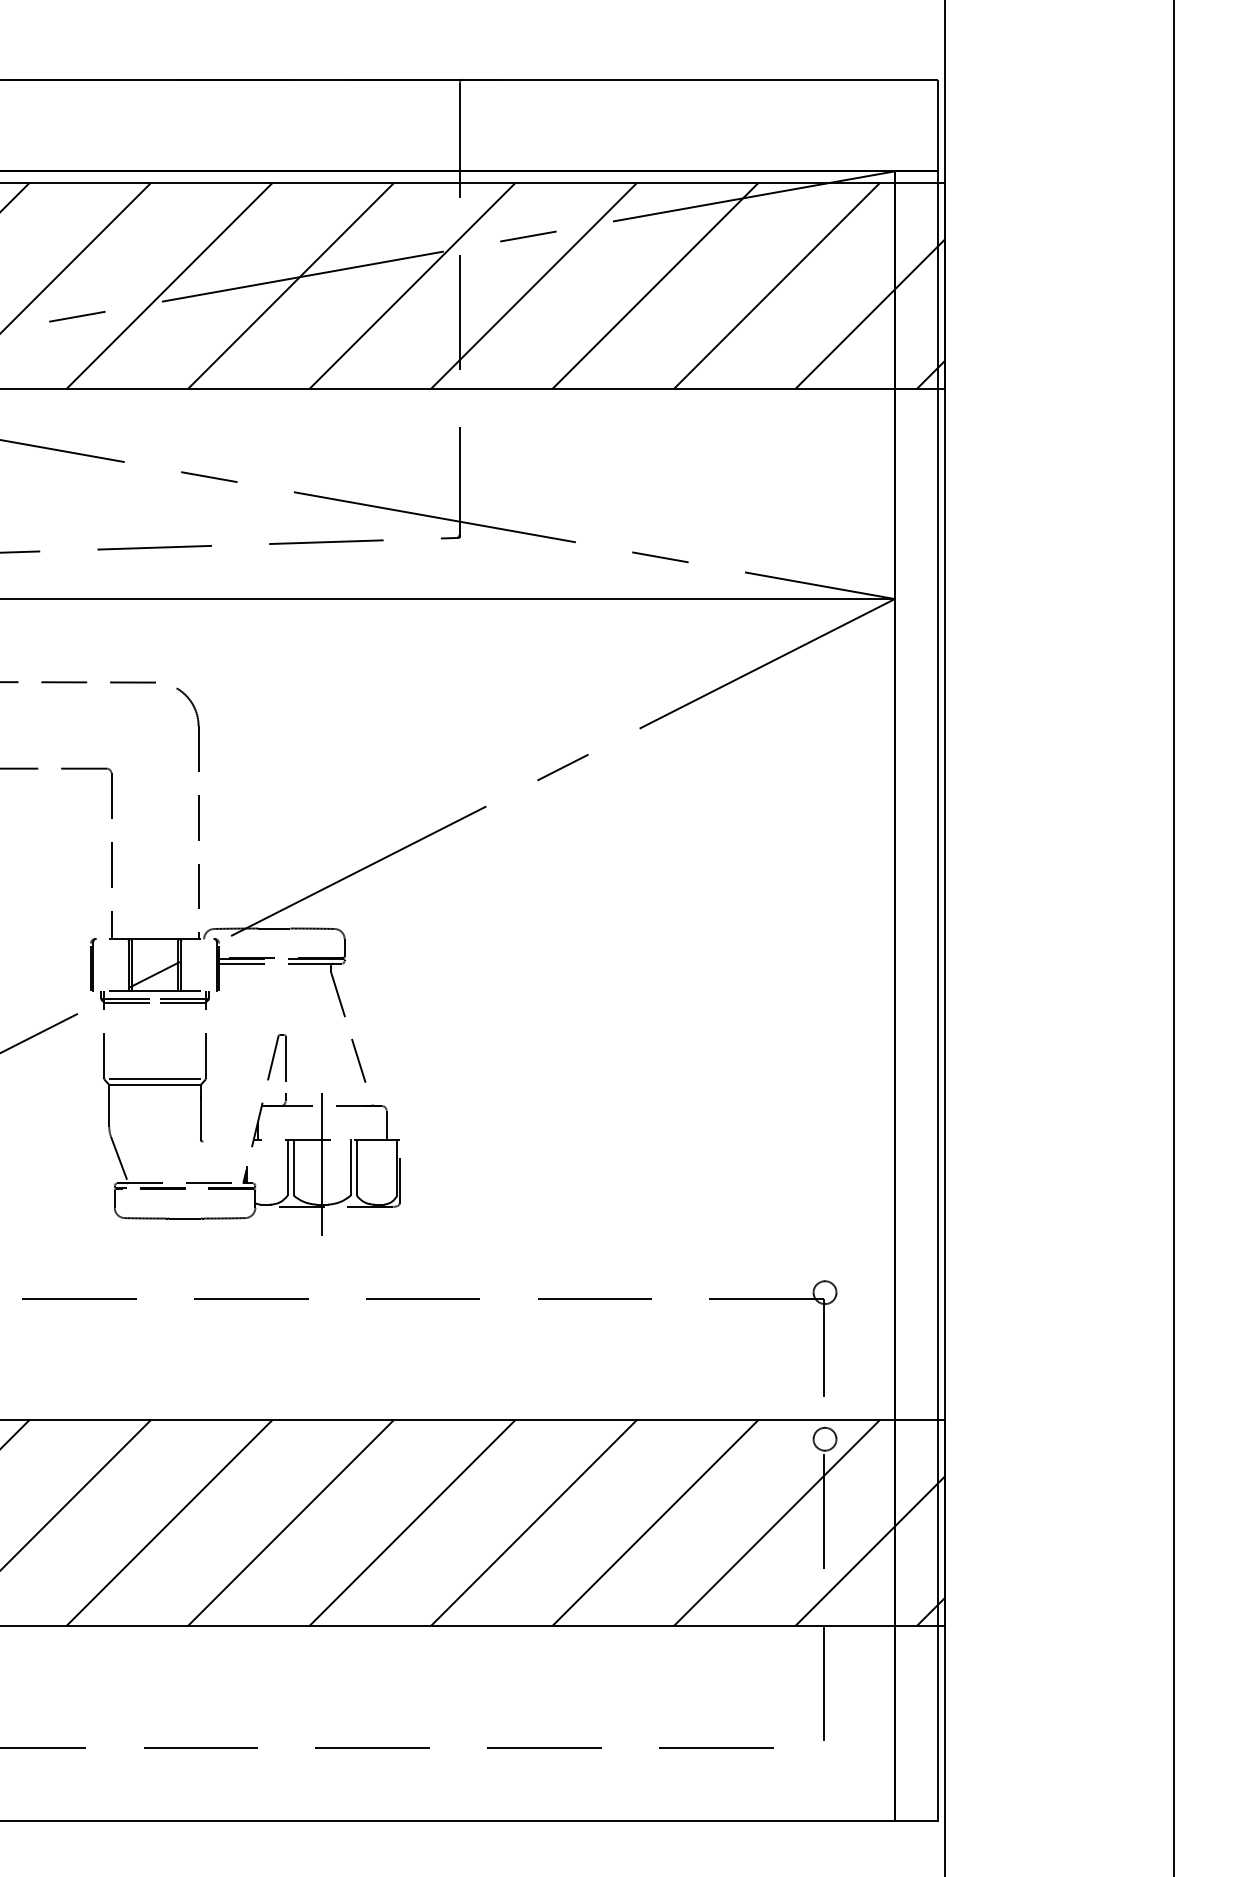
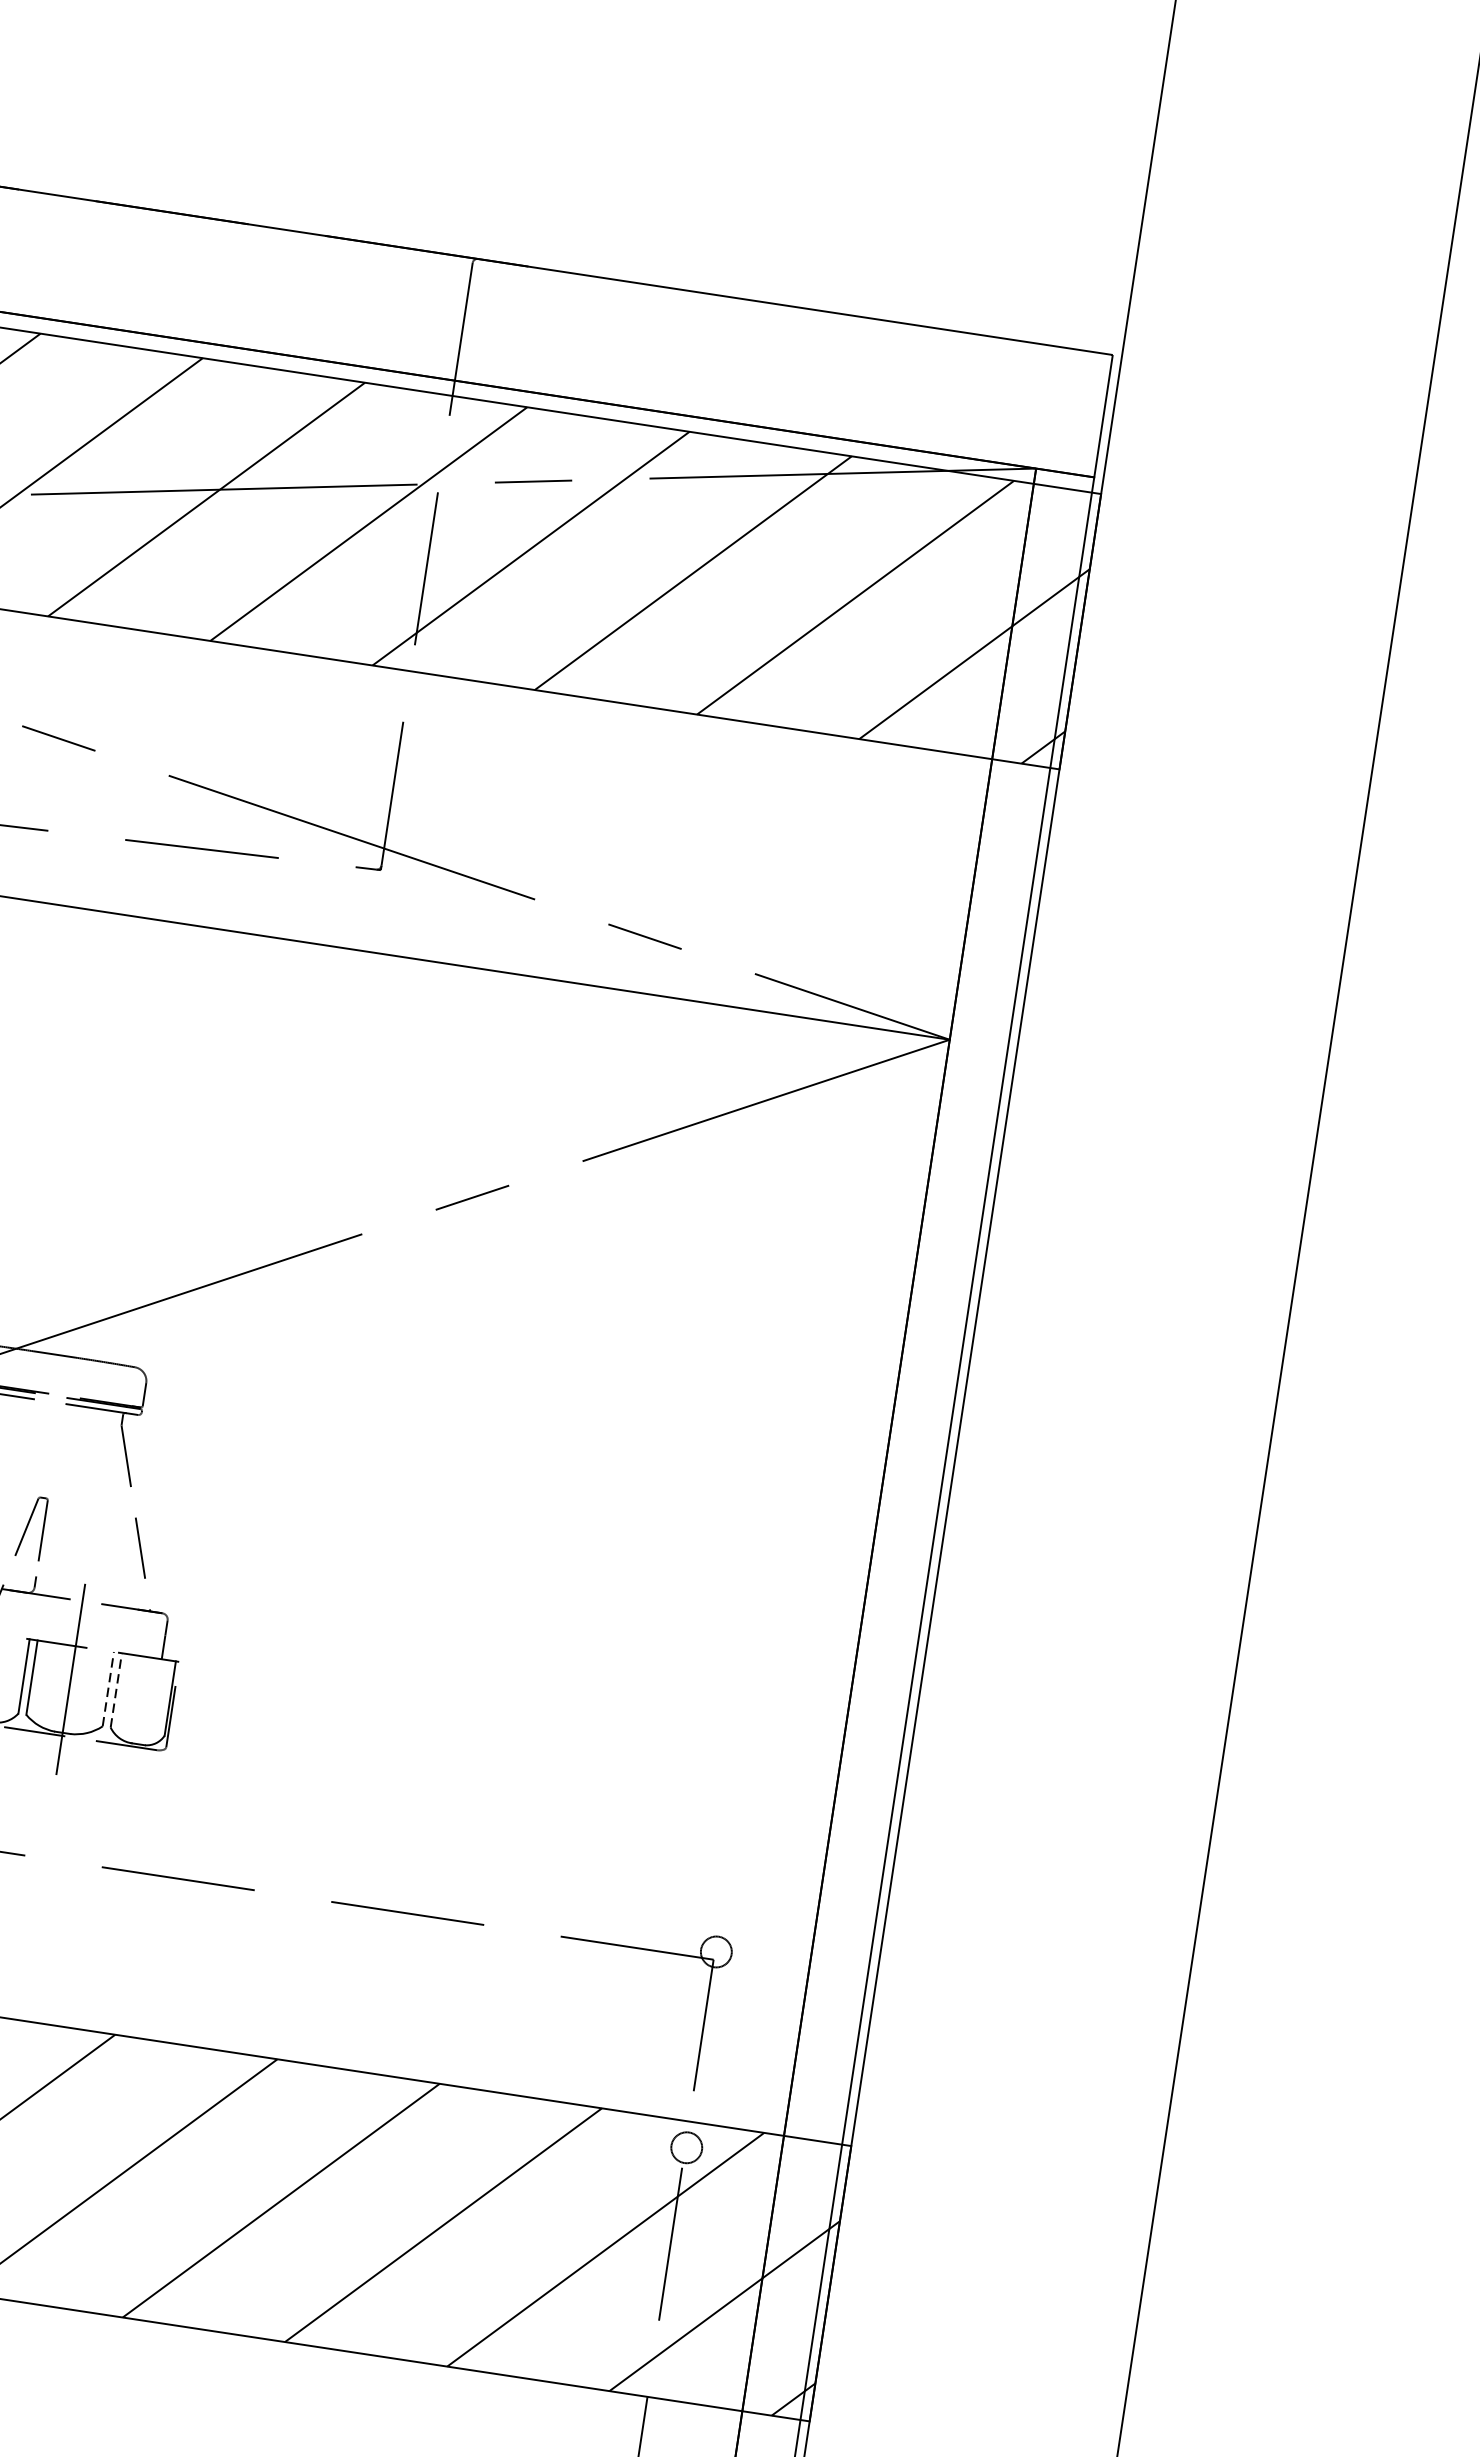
line: (350, 1167) -> (107, 1688), solid -> dashed
line: (356, 1167) -> (115, 1690), solid -> dashed

